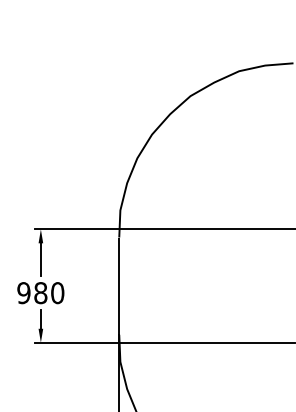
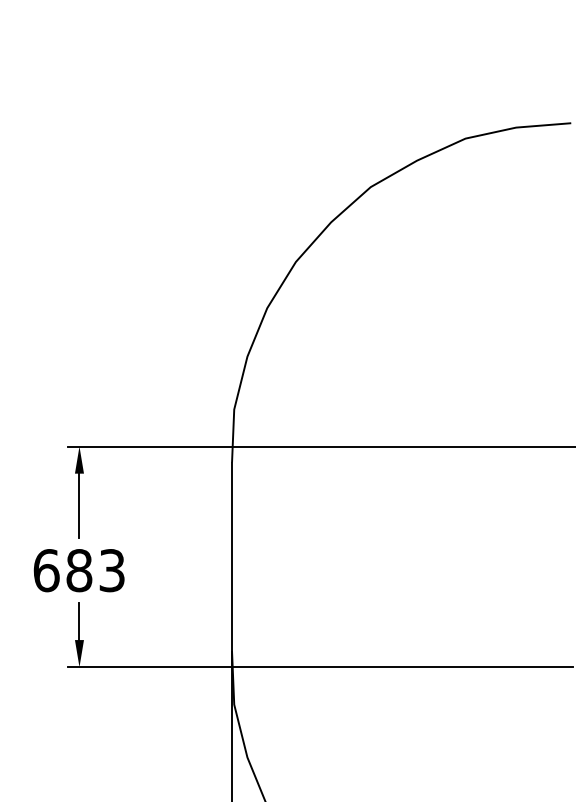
text: (40, 293) -> (78, 571), 980 -> 683

